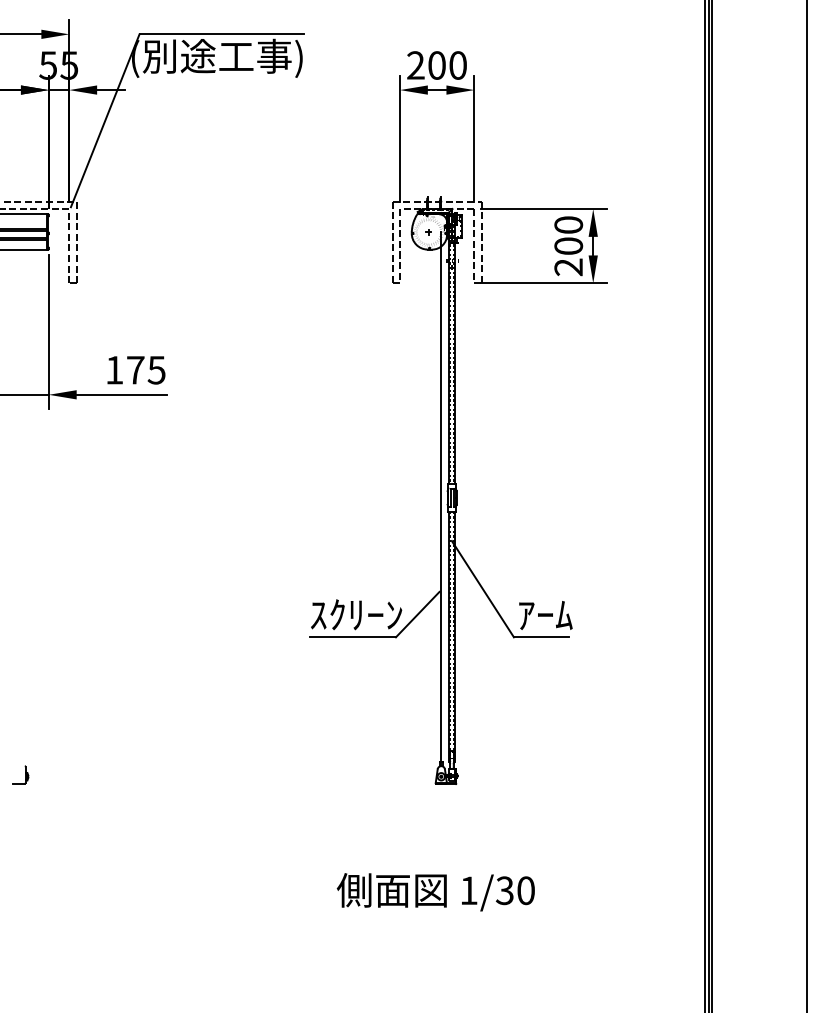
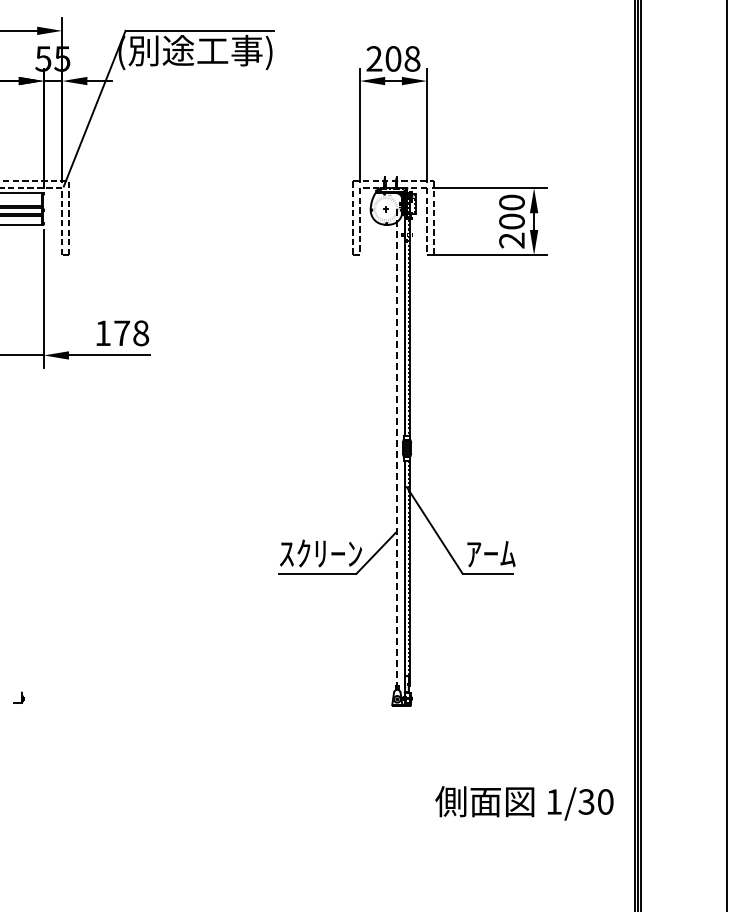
text: (458, 65) -> (412, 58), 200 -> 208
text: (157, 370) -> (141, 333), 175 -> 178
line: (441, 498) -> (397, 448), solid -> dashed
part: (20, 774) -> (18, 697), size x0.7
text: (435, 892) -> (524, 803), moved

